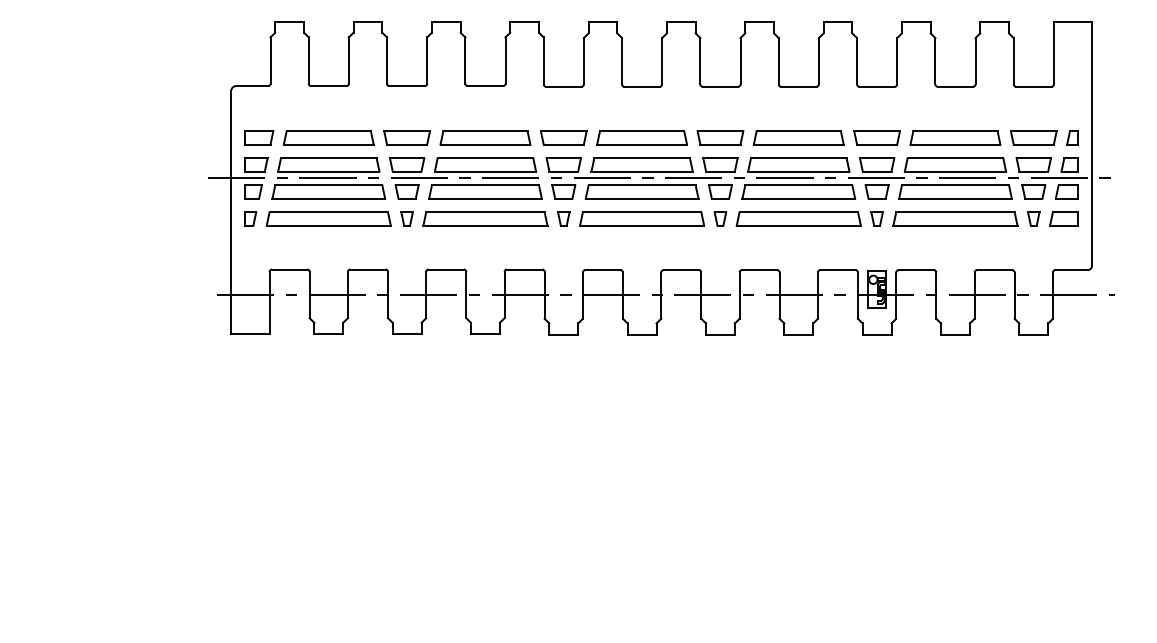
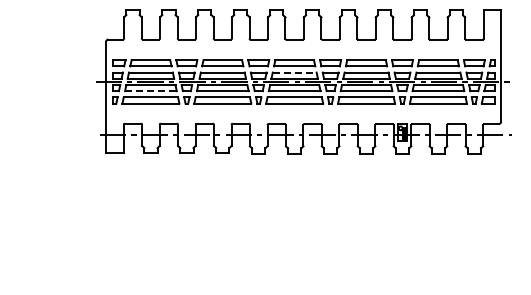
line: (641, 158) -> (294, 72), solid -> dashed
line: (327, 199) -> (150, 91), solid -> dashed

